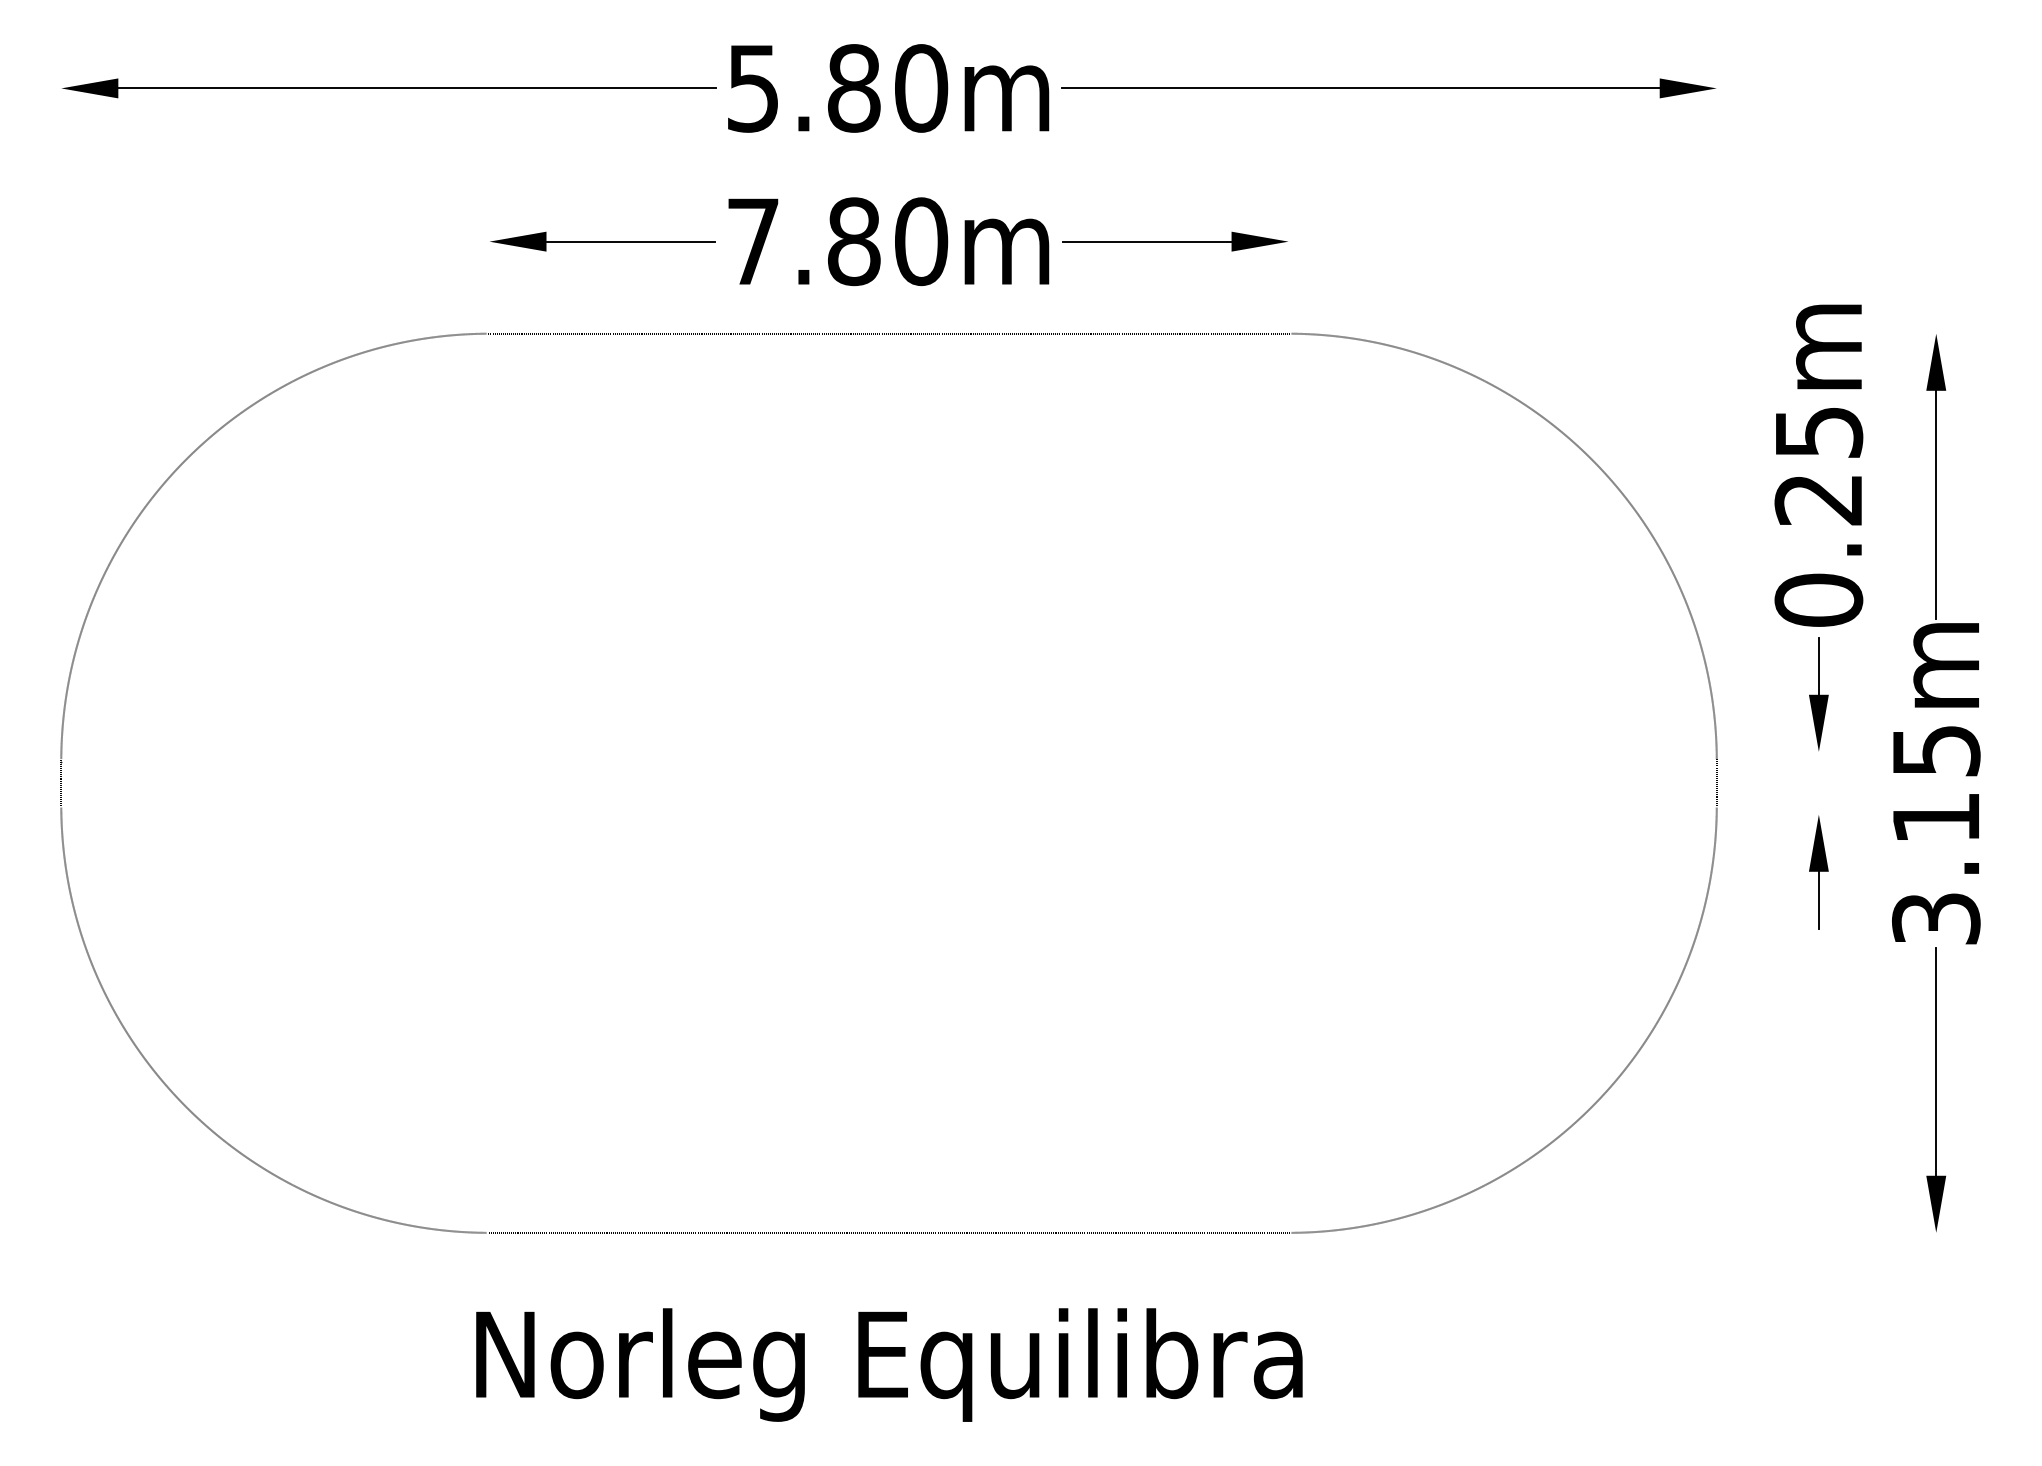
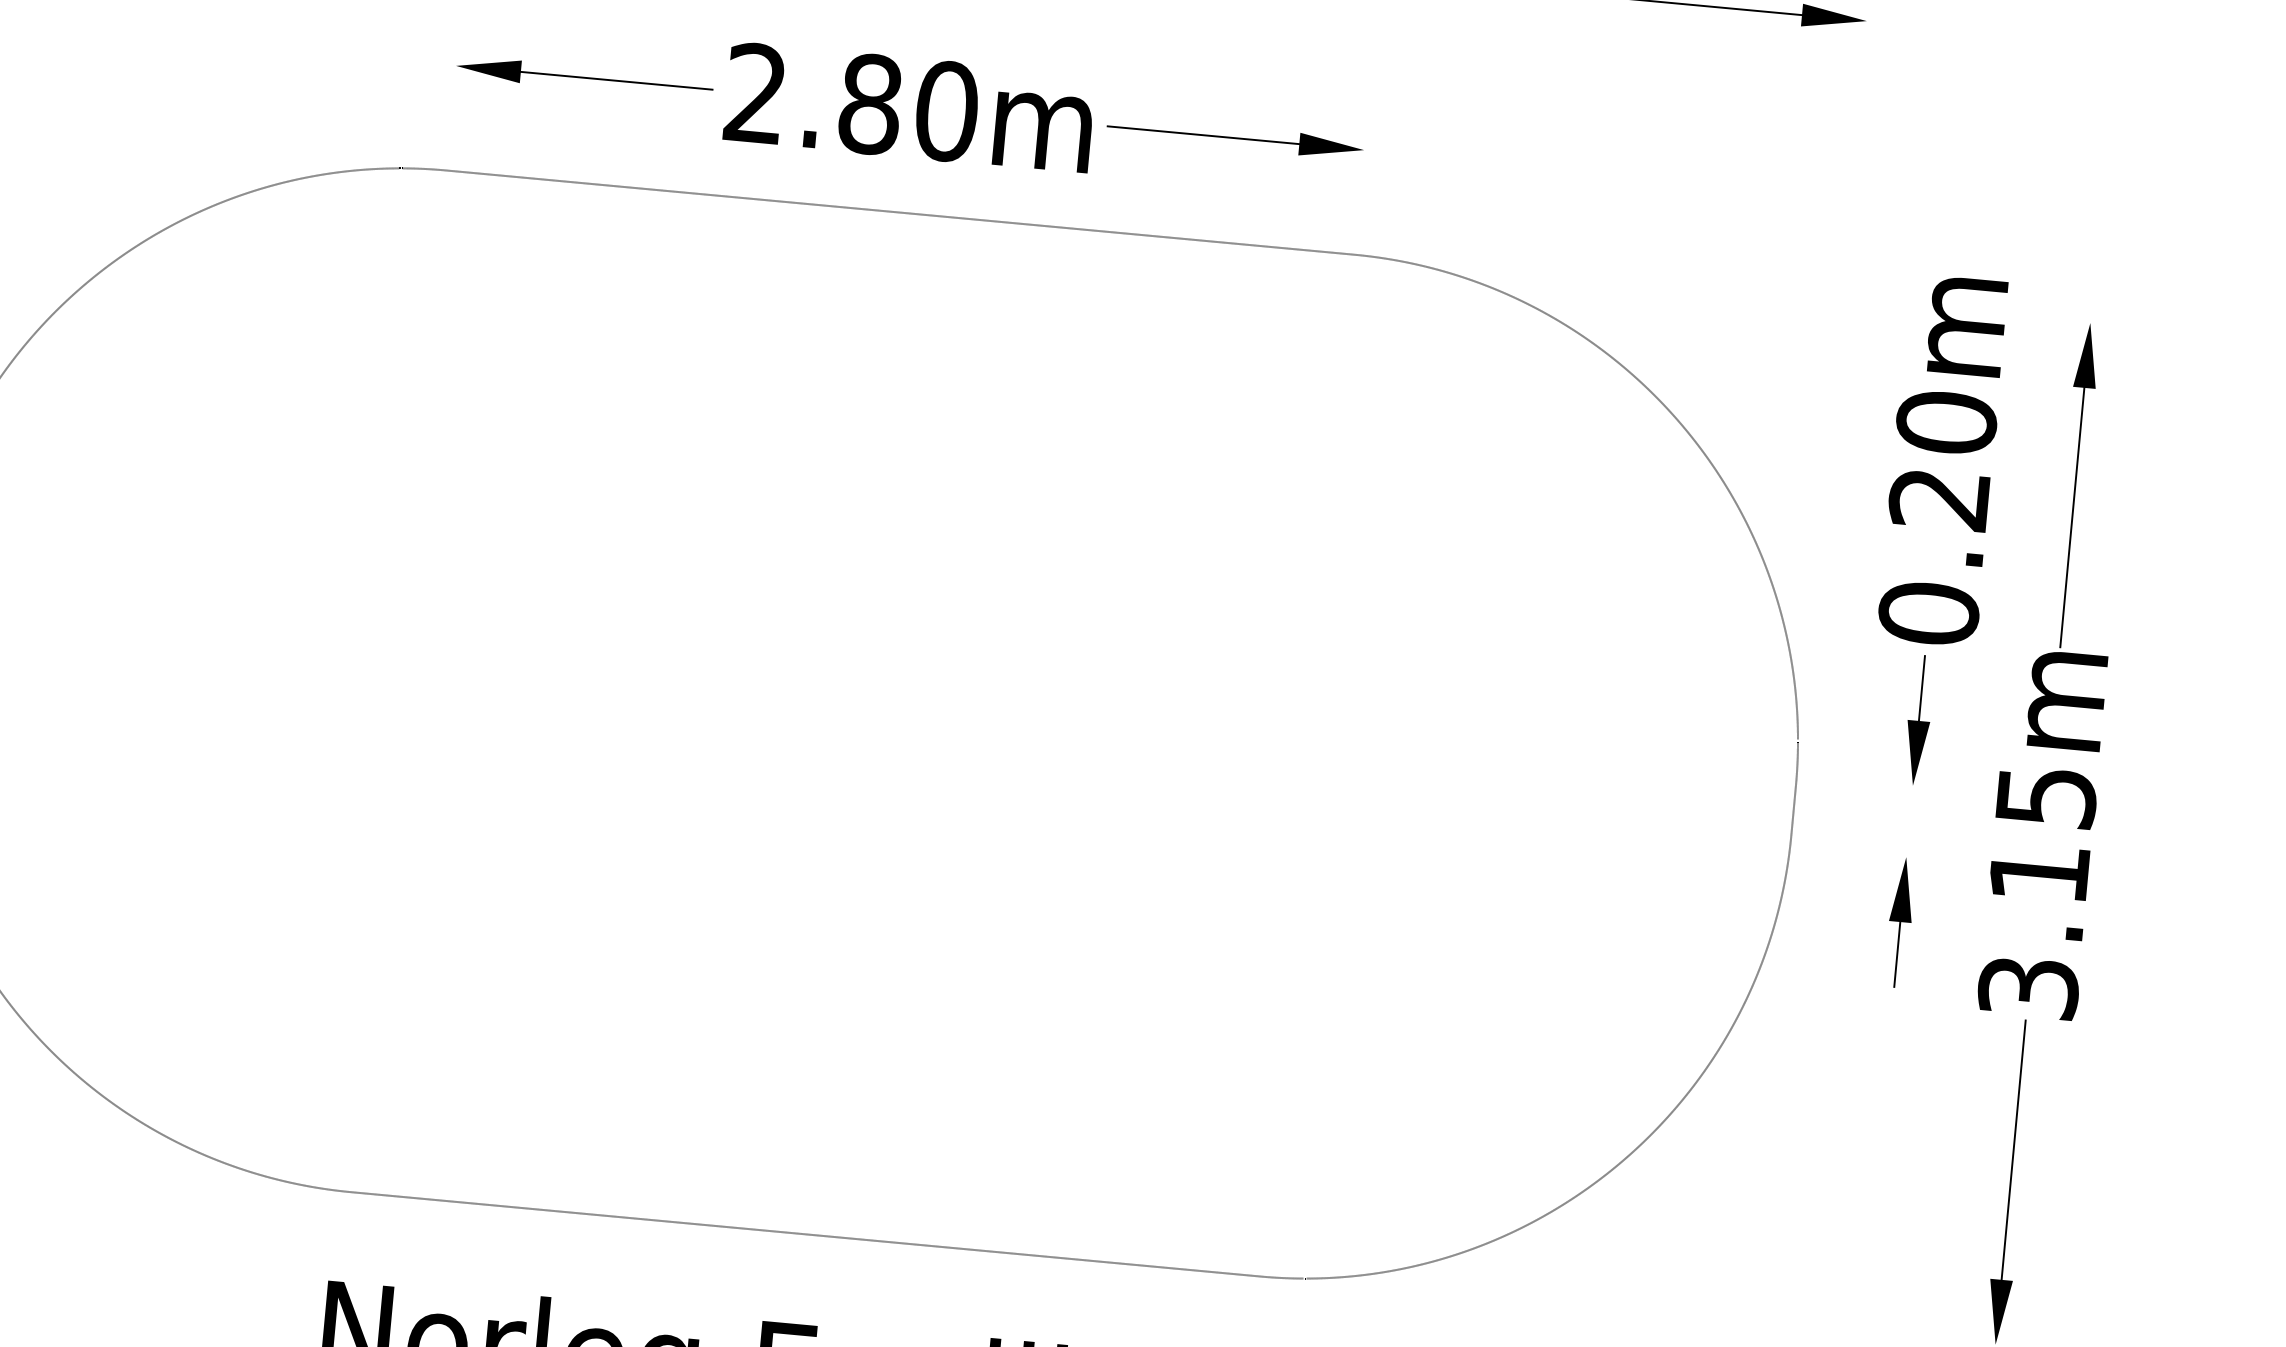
text: (752, 240) -> (755, 92), 7.80m -> 2.80m
text: (1818, 431) -> (1946, 421), 0.25m -> 0.20m

